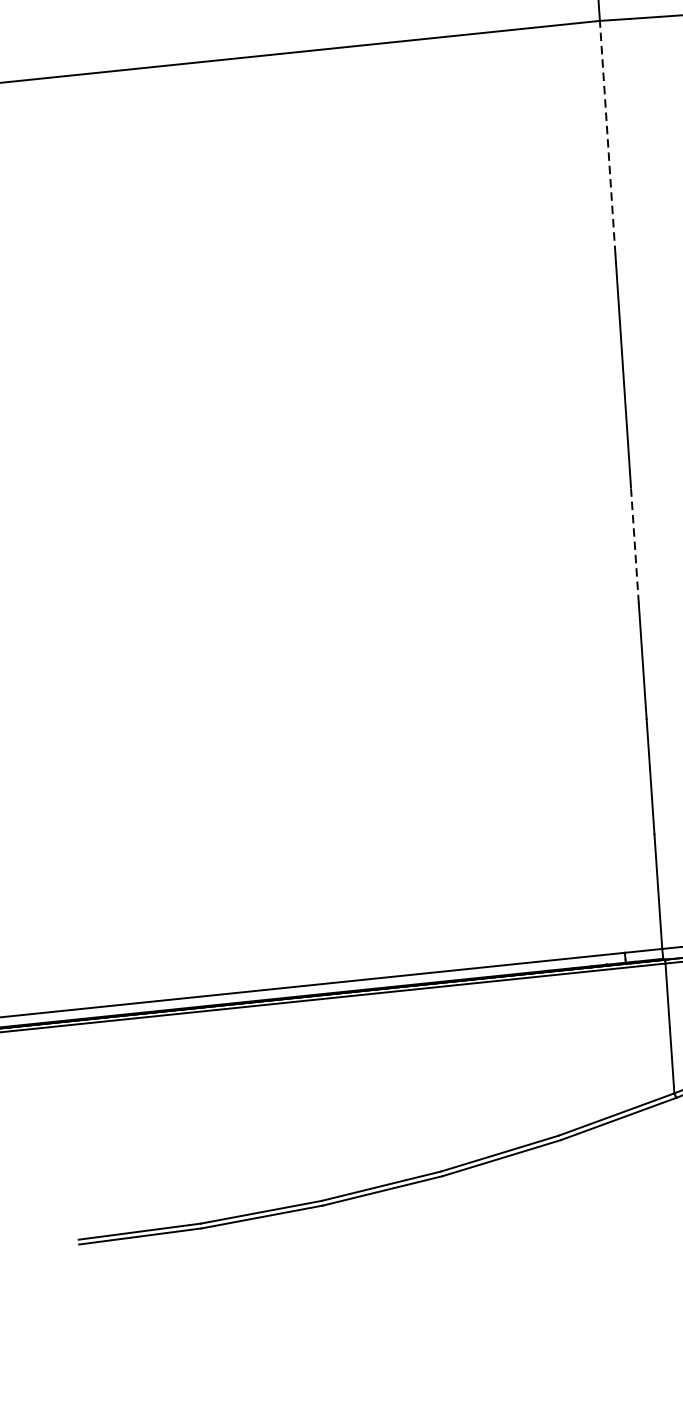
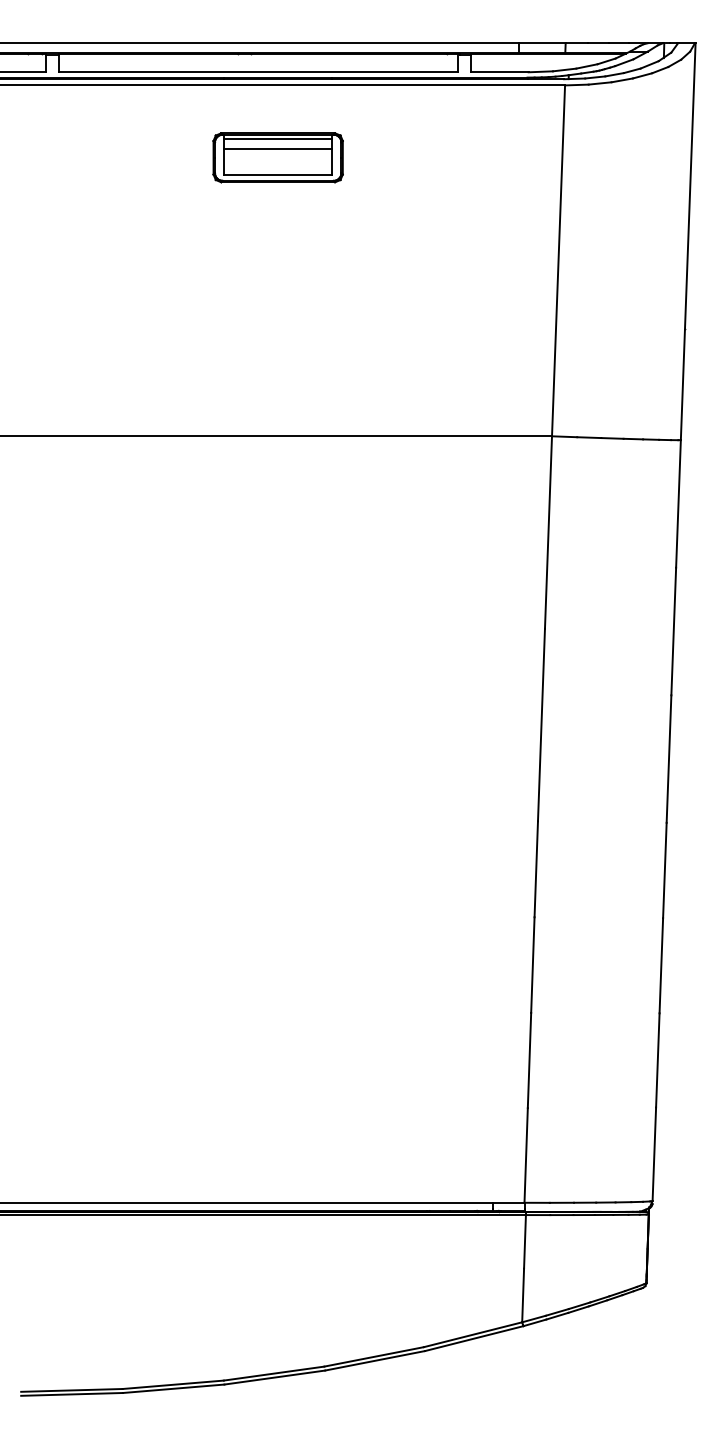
line: (607, 137) -> (548, 532), dashed -> solid
line: (635, 544) -> (536, 868), dashed -> solid

